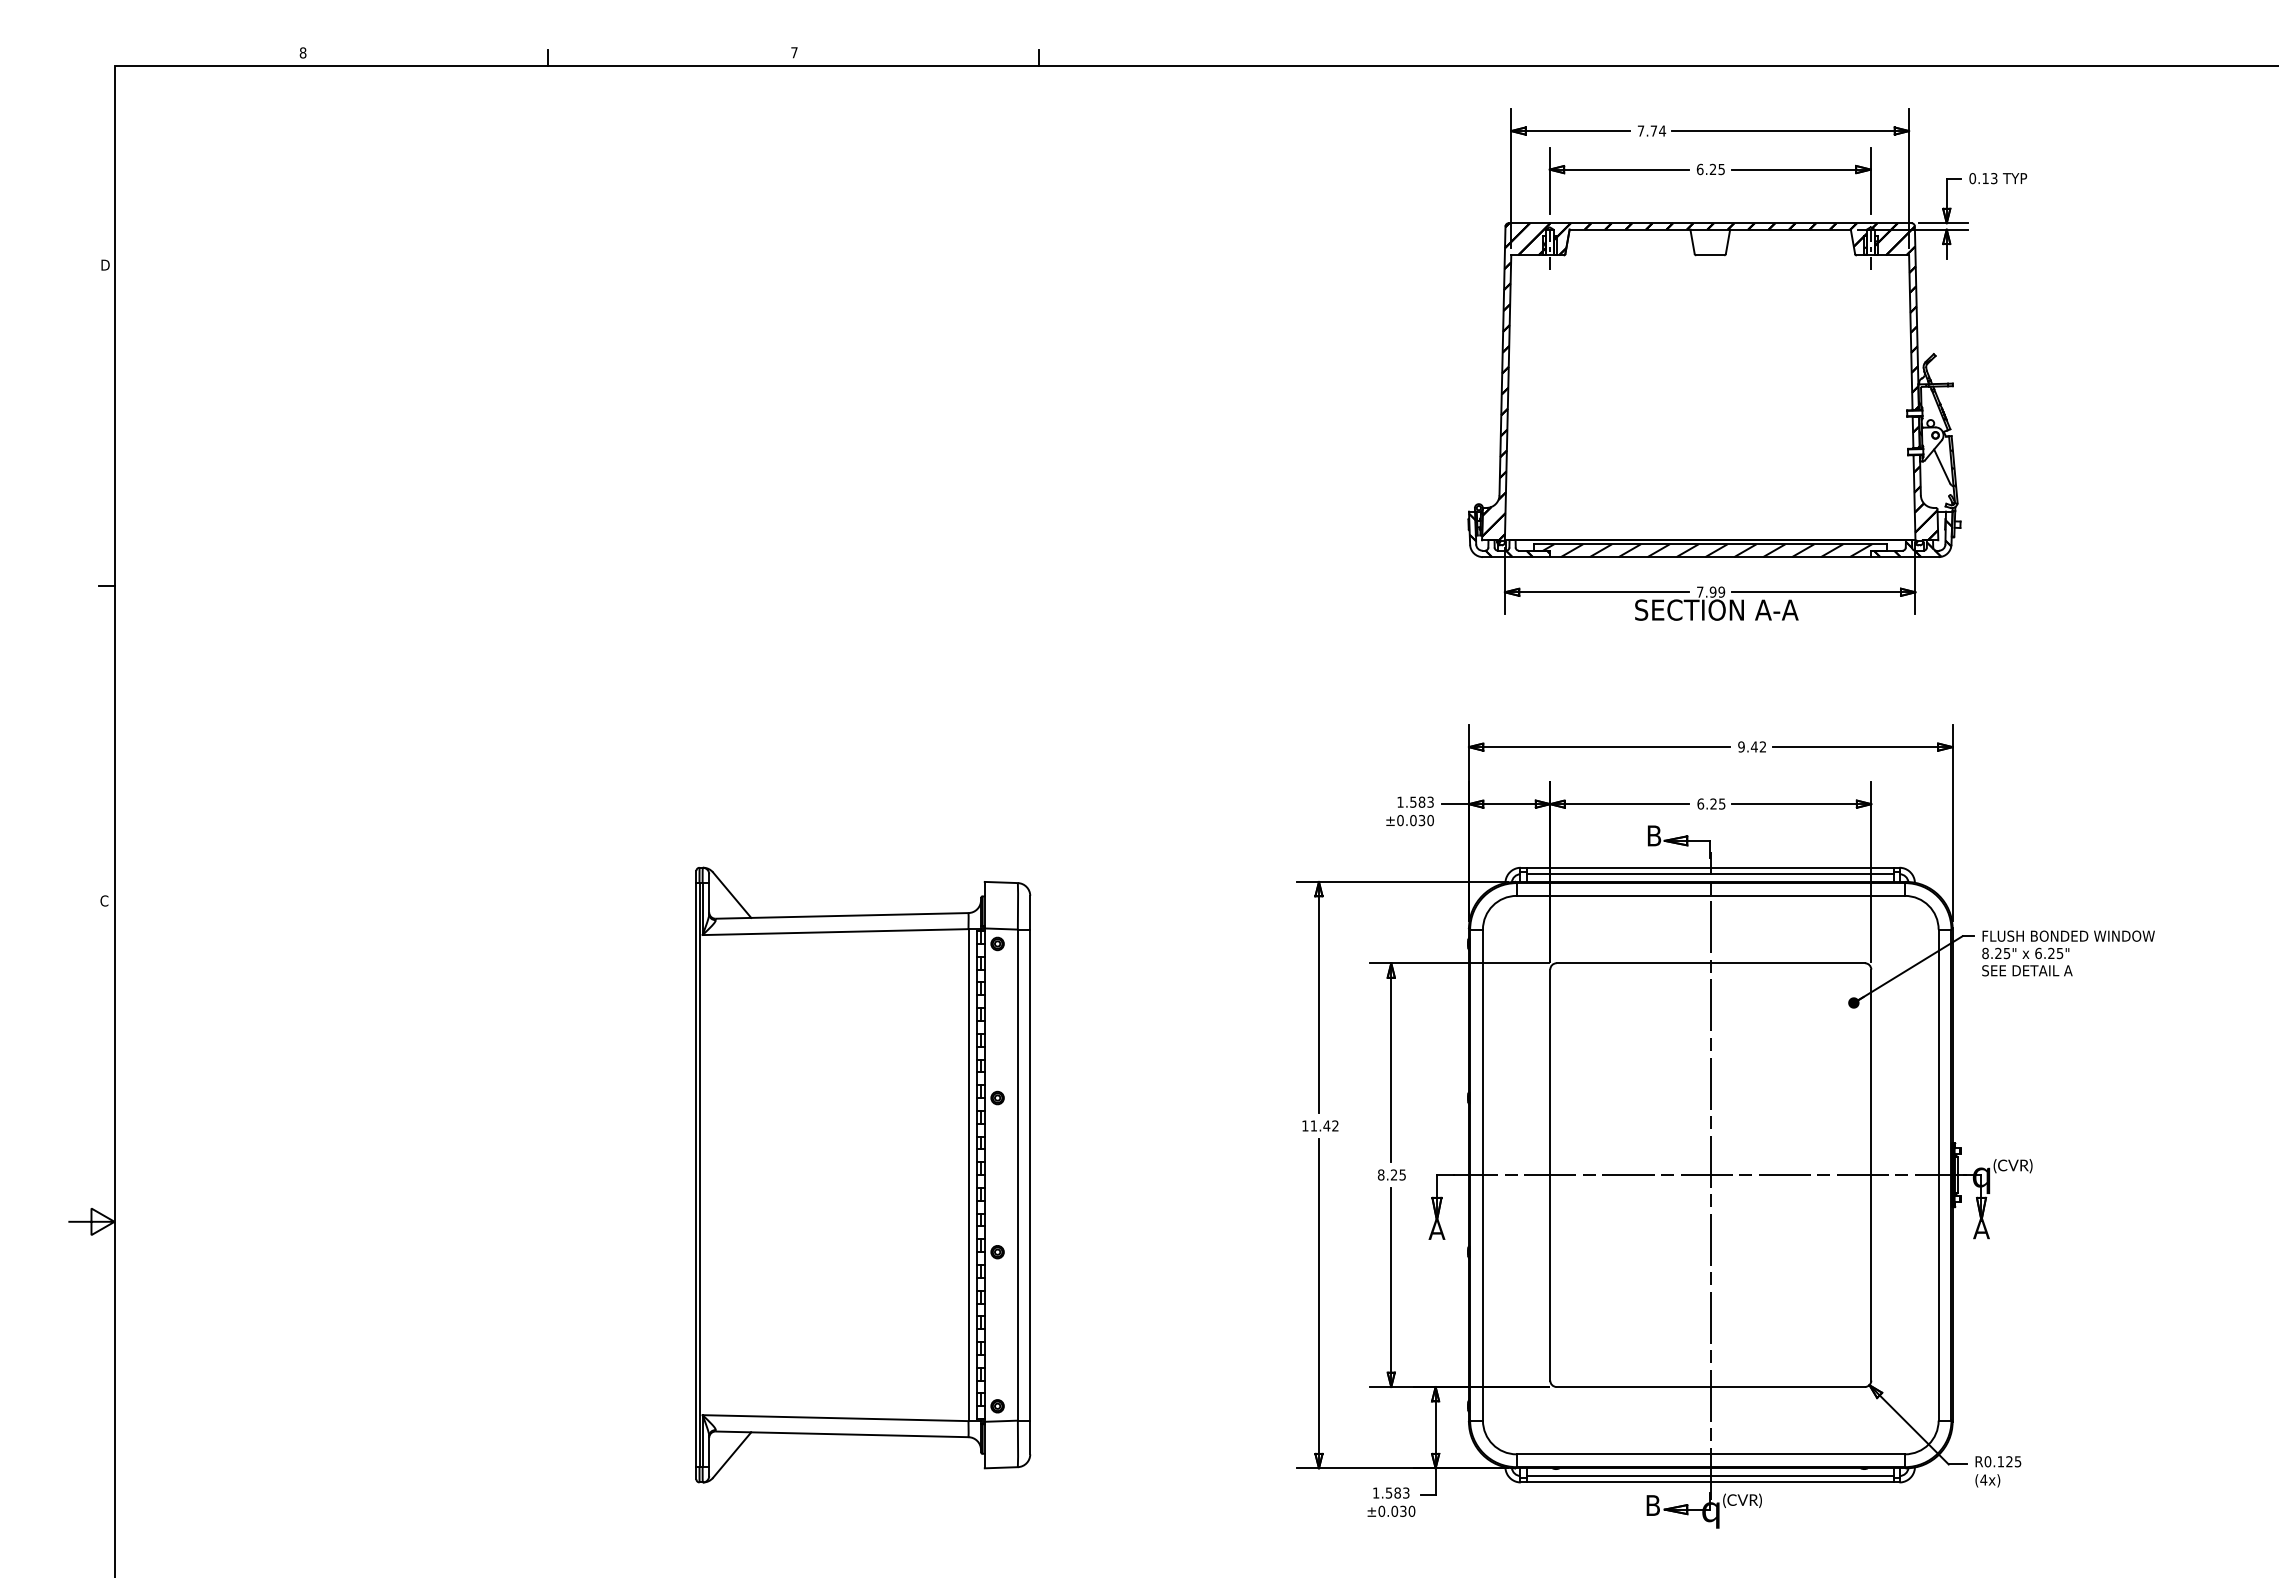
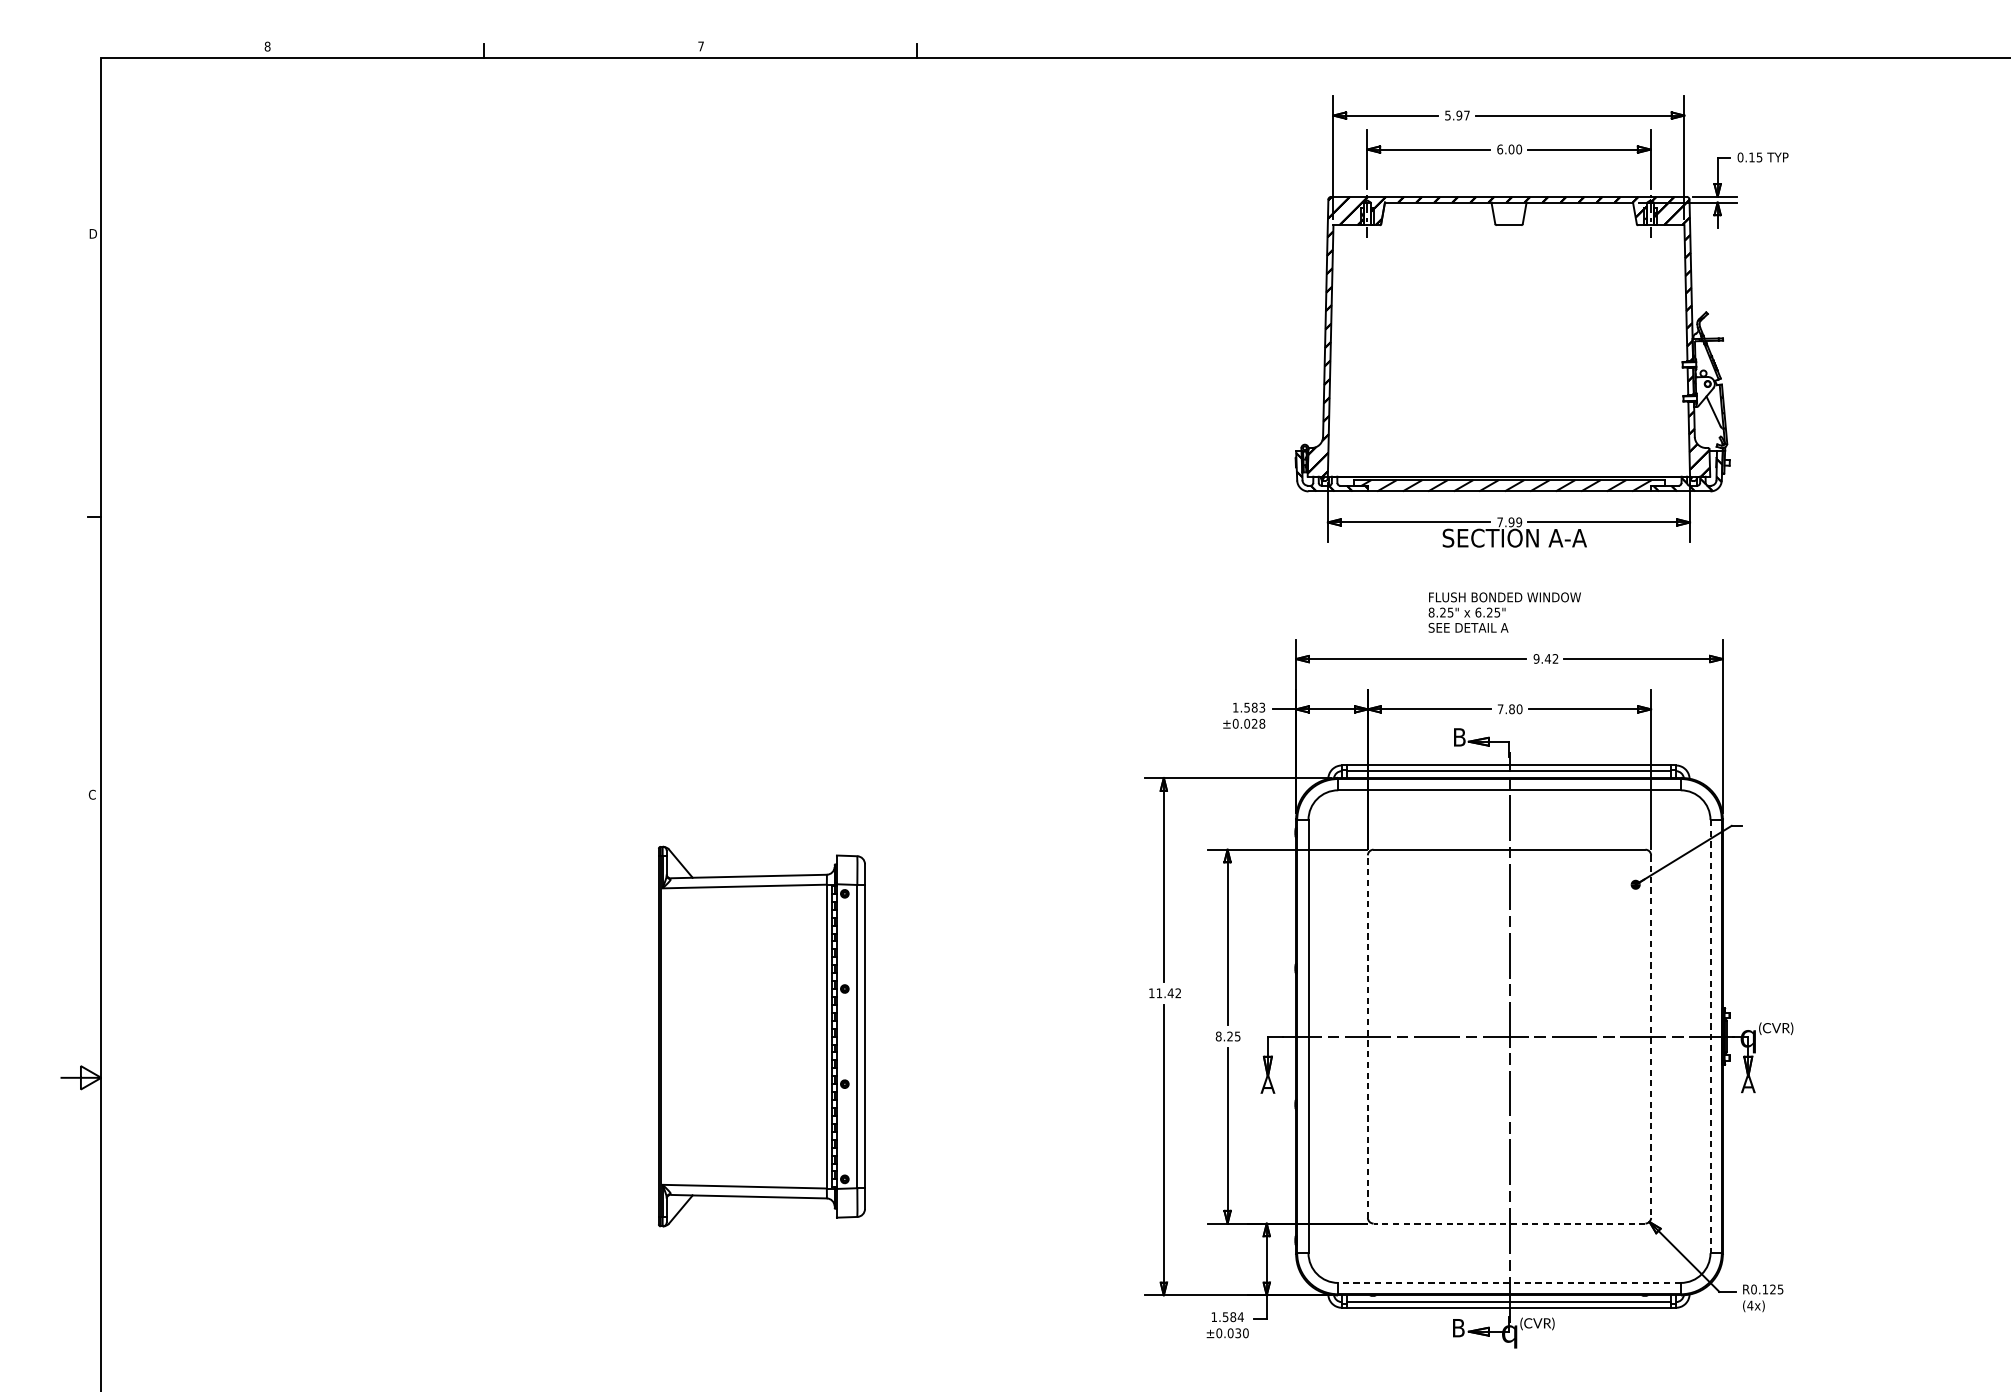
text: (1651, 130) -> (1457, 115), 7.74 -> 5.97
text: (1717, 169) -> (1515, 149), 6.25 -> 6.00
text: (1994, 178) -> (1759, 157), 0.13 -> 0.15
text: (1711, 803) -> (1510, 708), 6.25 -> 7.80
text: (1425, 820) -> (1257, 723), ±0.030 -> ±0.028
text: (2068, 953) -> (1504, 612), moved
part: (863, 1174) -> (762, 1036), size x0.7
line: (1550, 1174) -> (1368, 1036), solid -> dashed
line: (1871, 1175) -> (1651, 1036), solid -> dashed
line: (1938, 1175) -> (1710, 1036), solid -> dashed
line: (1710, 1387) -> (1509, 1223), solid -> dashed
line: (1710, 1454) -> (1509, 1283), solid -> dashed
text: (1405, 1492) -> (1240, 1316), 1.583 -> 1.584

